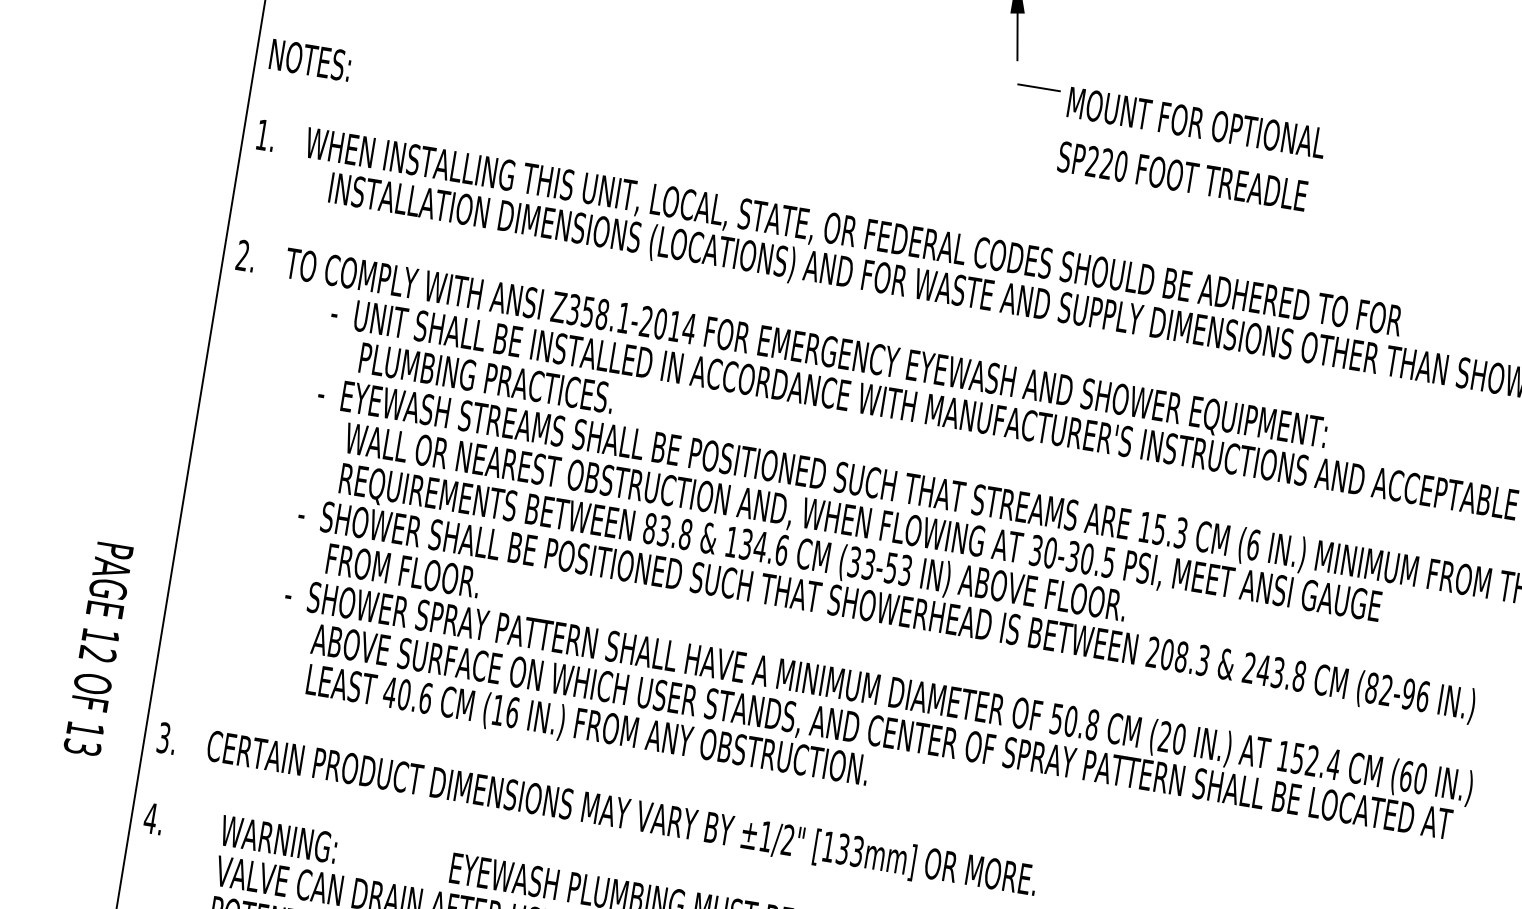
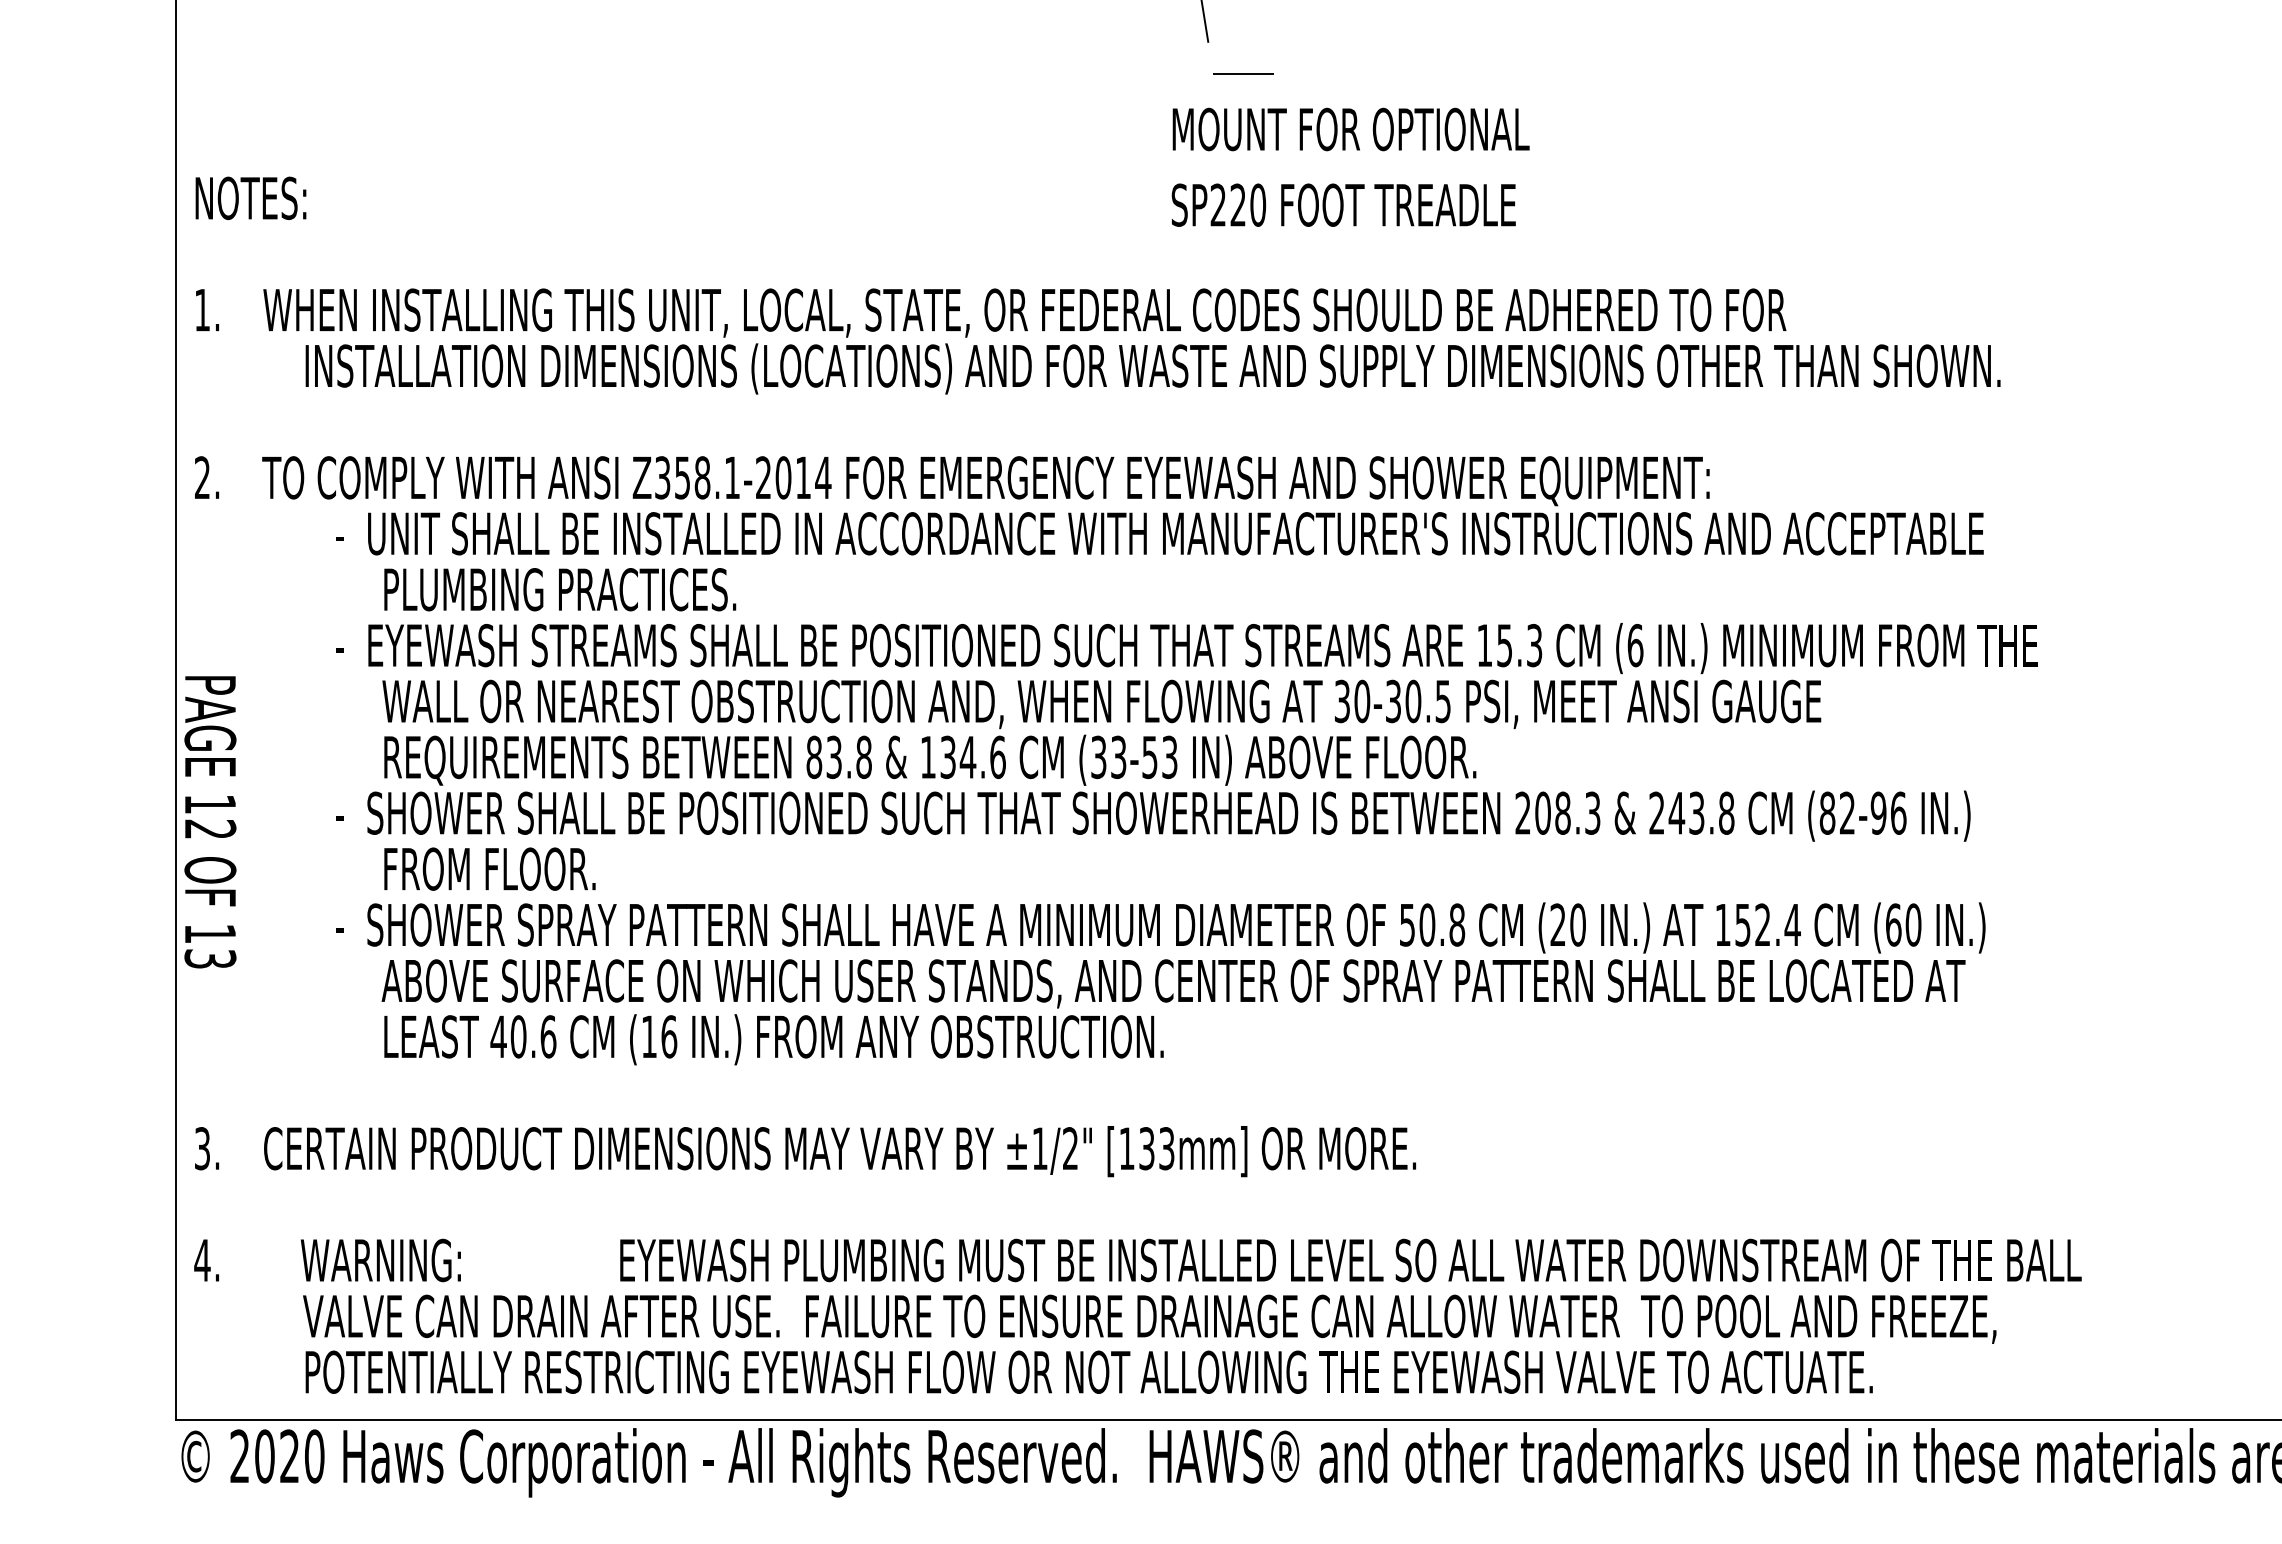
text: (1192, 149) -> (1350, 166), moved
text: (98, 649) -> (210, 822), moved

